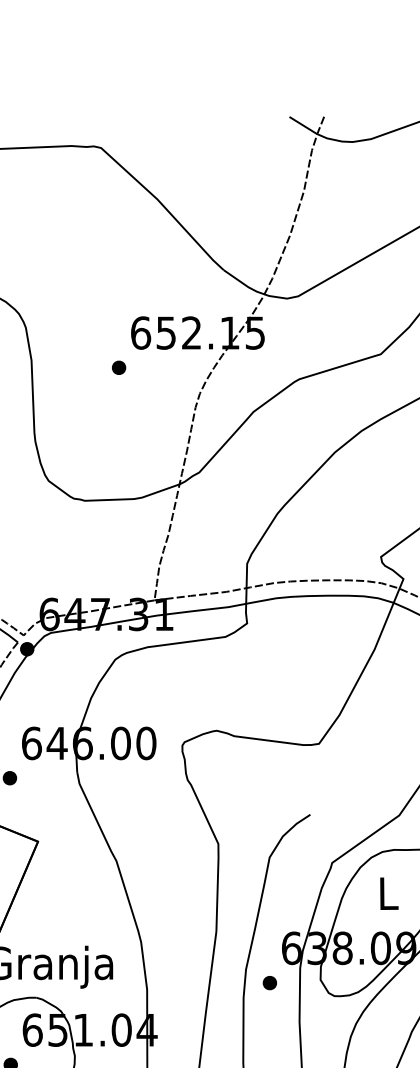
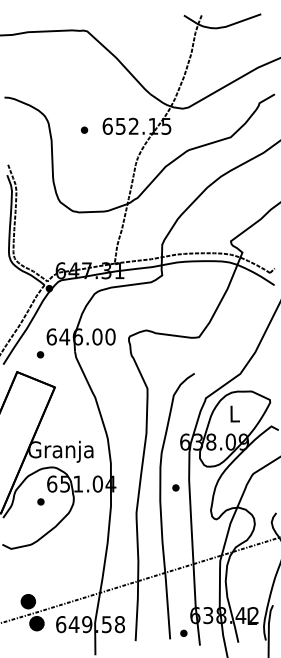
part: (119, 366) -> (84, 129), moved
part: (269, 982) -> (175, 487), moved

